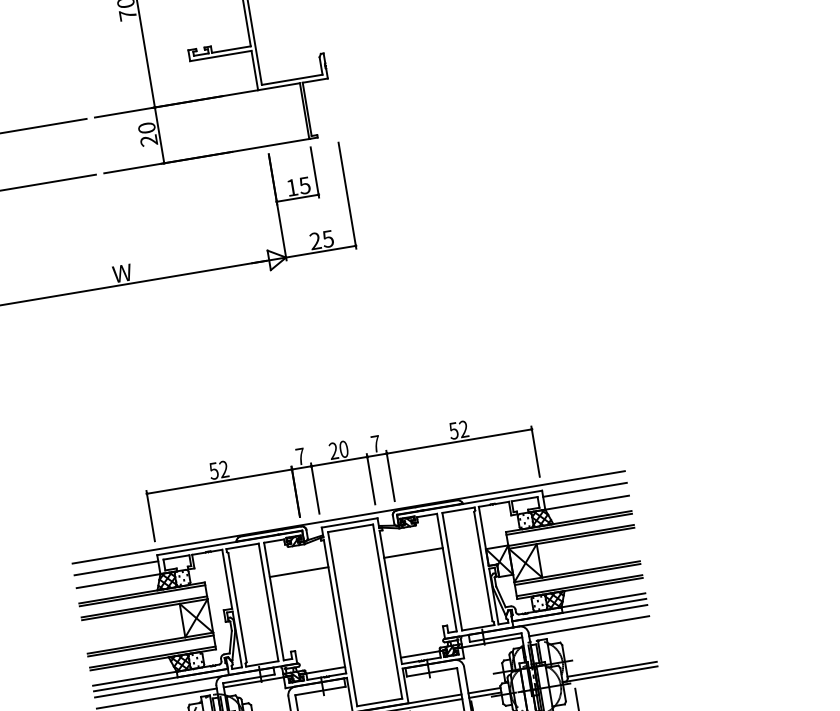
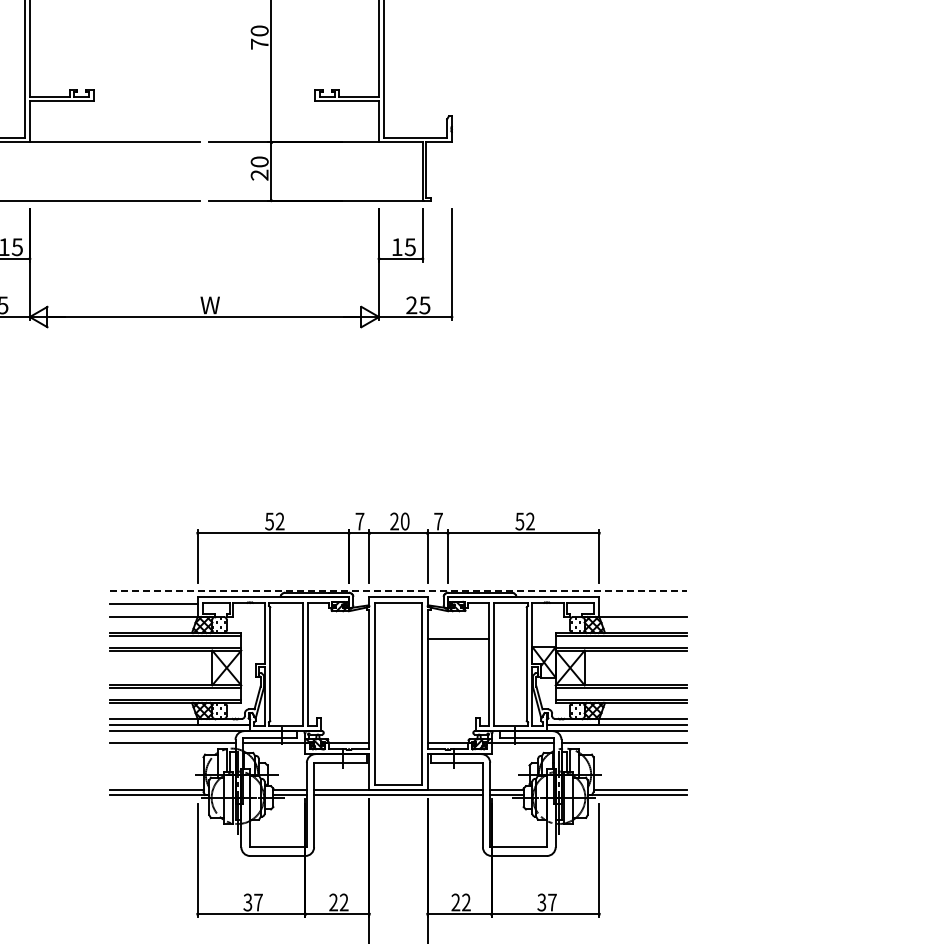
line: (584, 489) -> (642, 603), removed
line: (349, 517) -> (399, 591), solid -> dashed
line: (298, 572) -> (338, 638), removed

